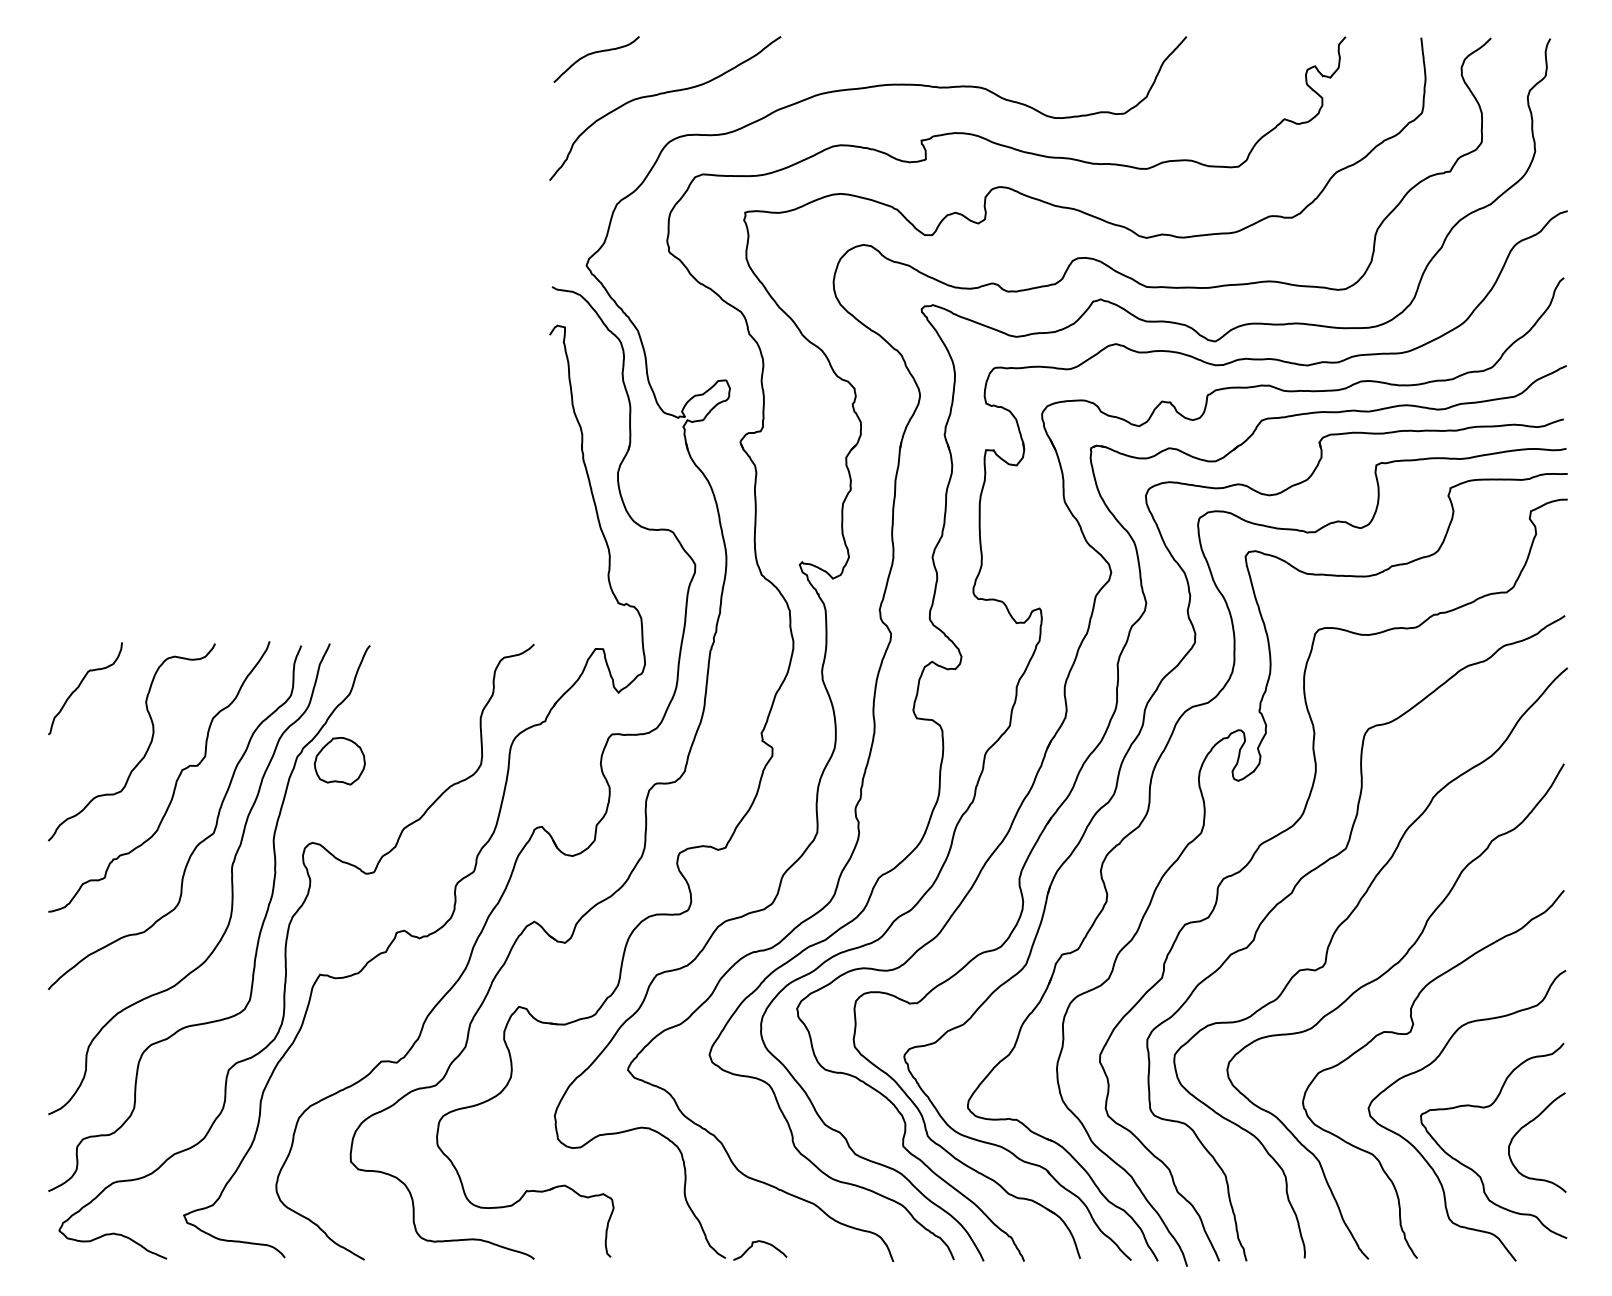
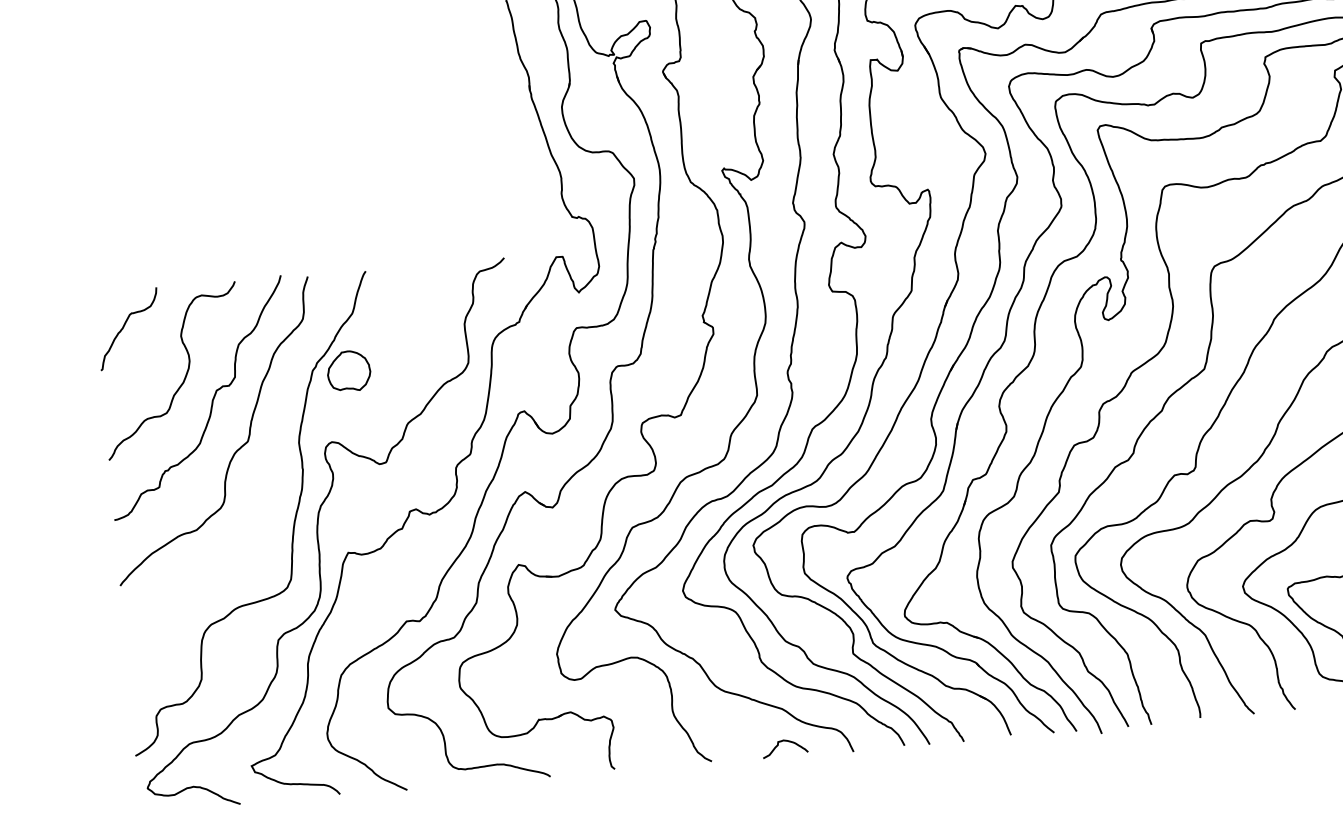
curve: (231, 879) -> (266, 479), removed
curve: (760, 1242) -> (784, 741), moved

